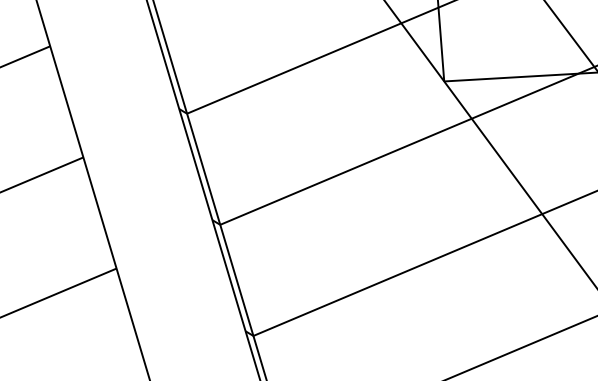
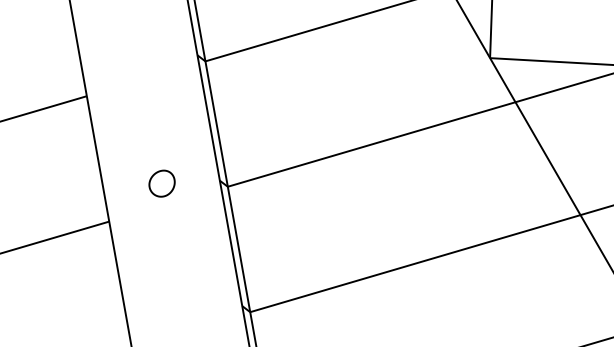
part: (160, 228) -> (162, 183), added

